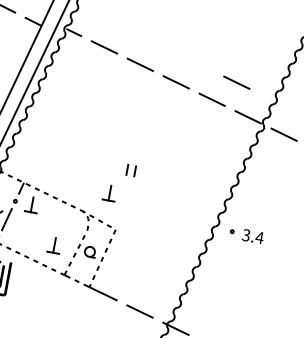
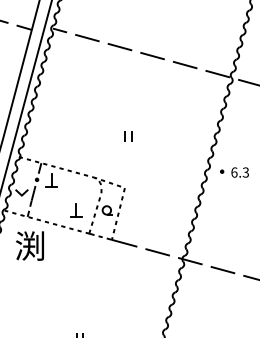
line: (236, 83) -> (202, 47), removed
part: (109, 193) -> (114, 158), removed
text: (253, 236) -> (240, 172), 3.4 -> 6.3

